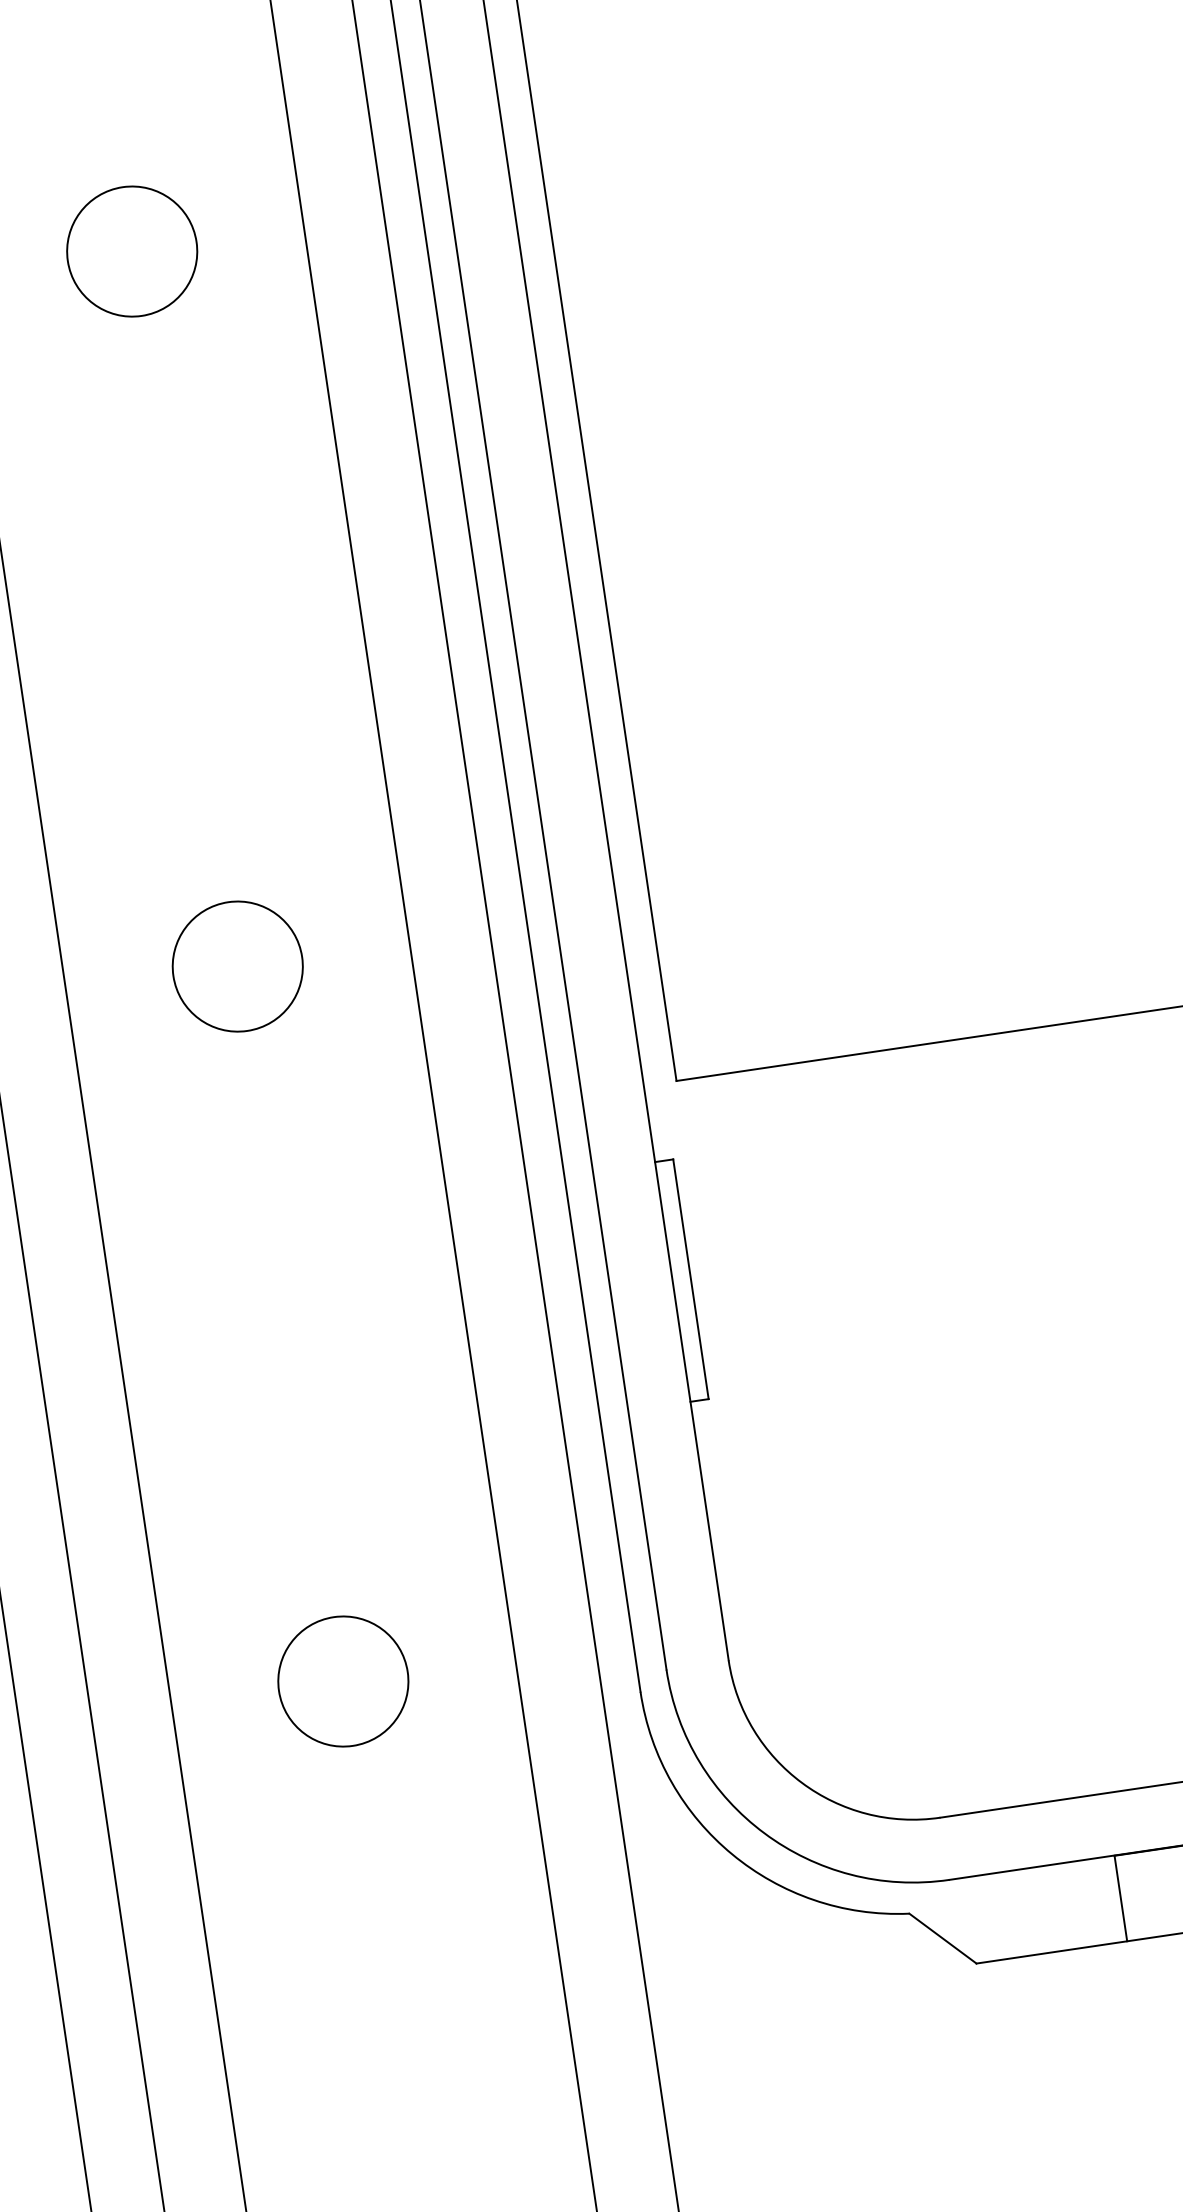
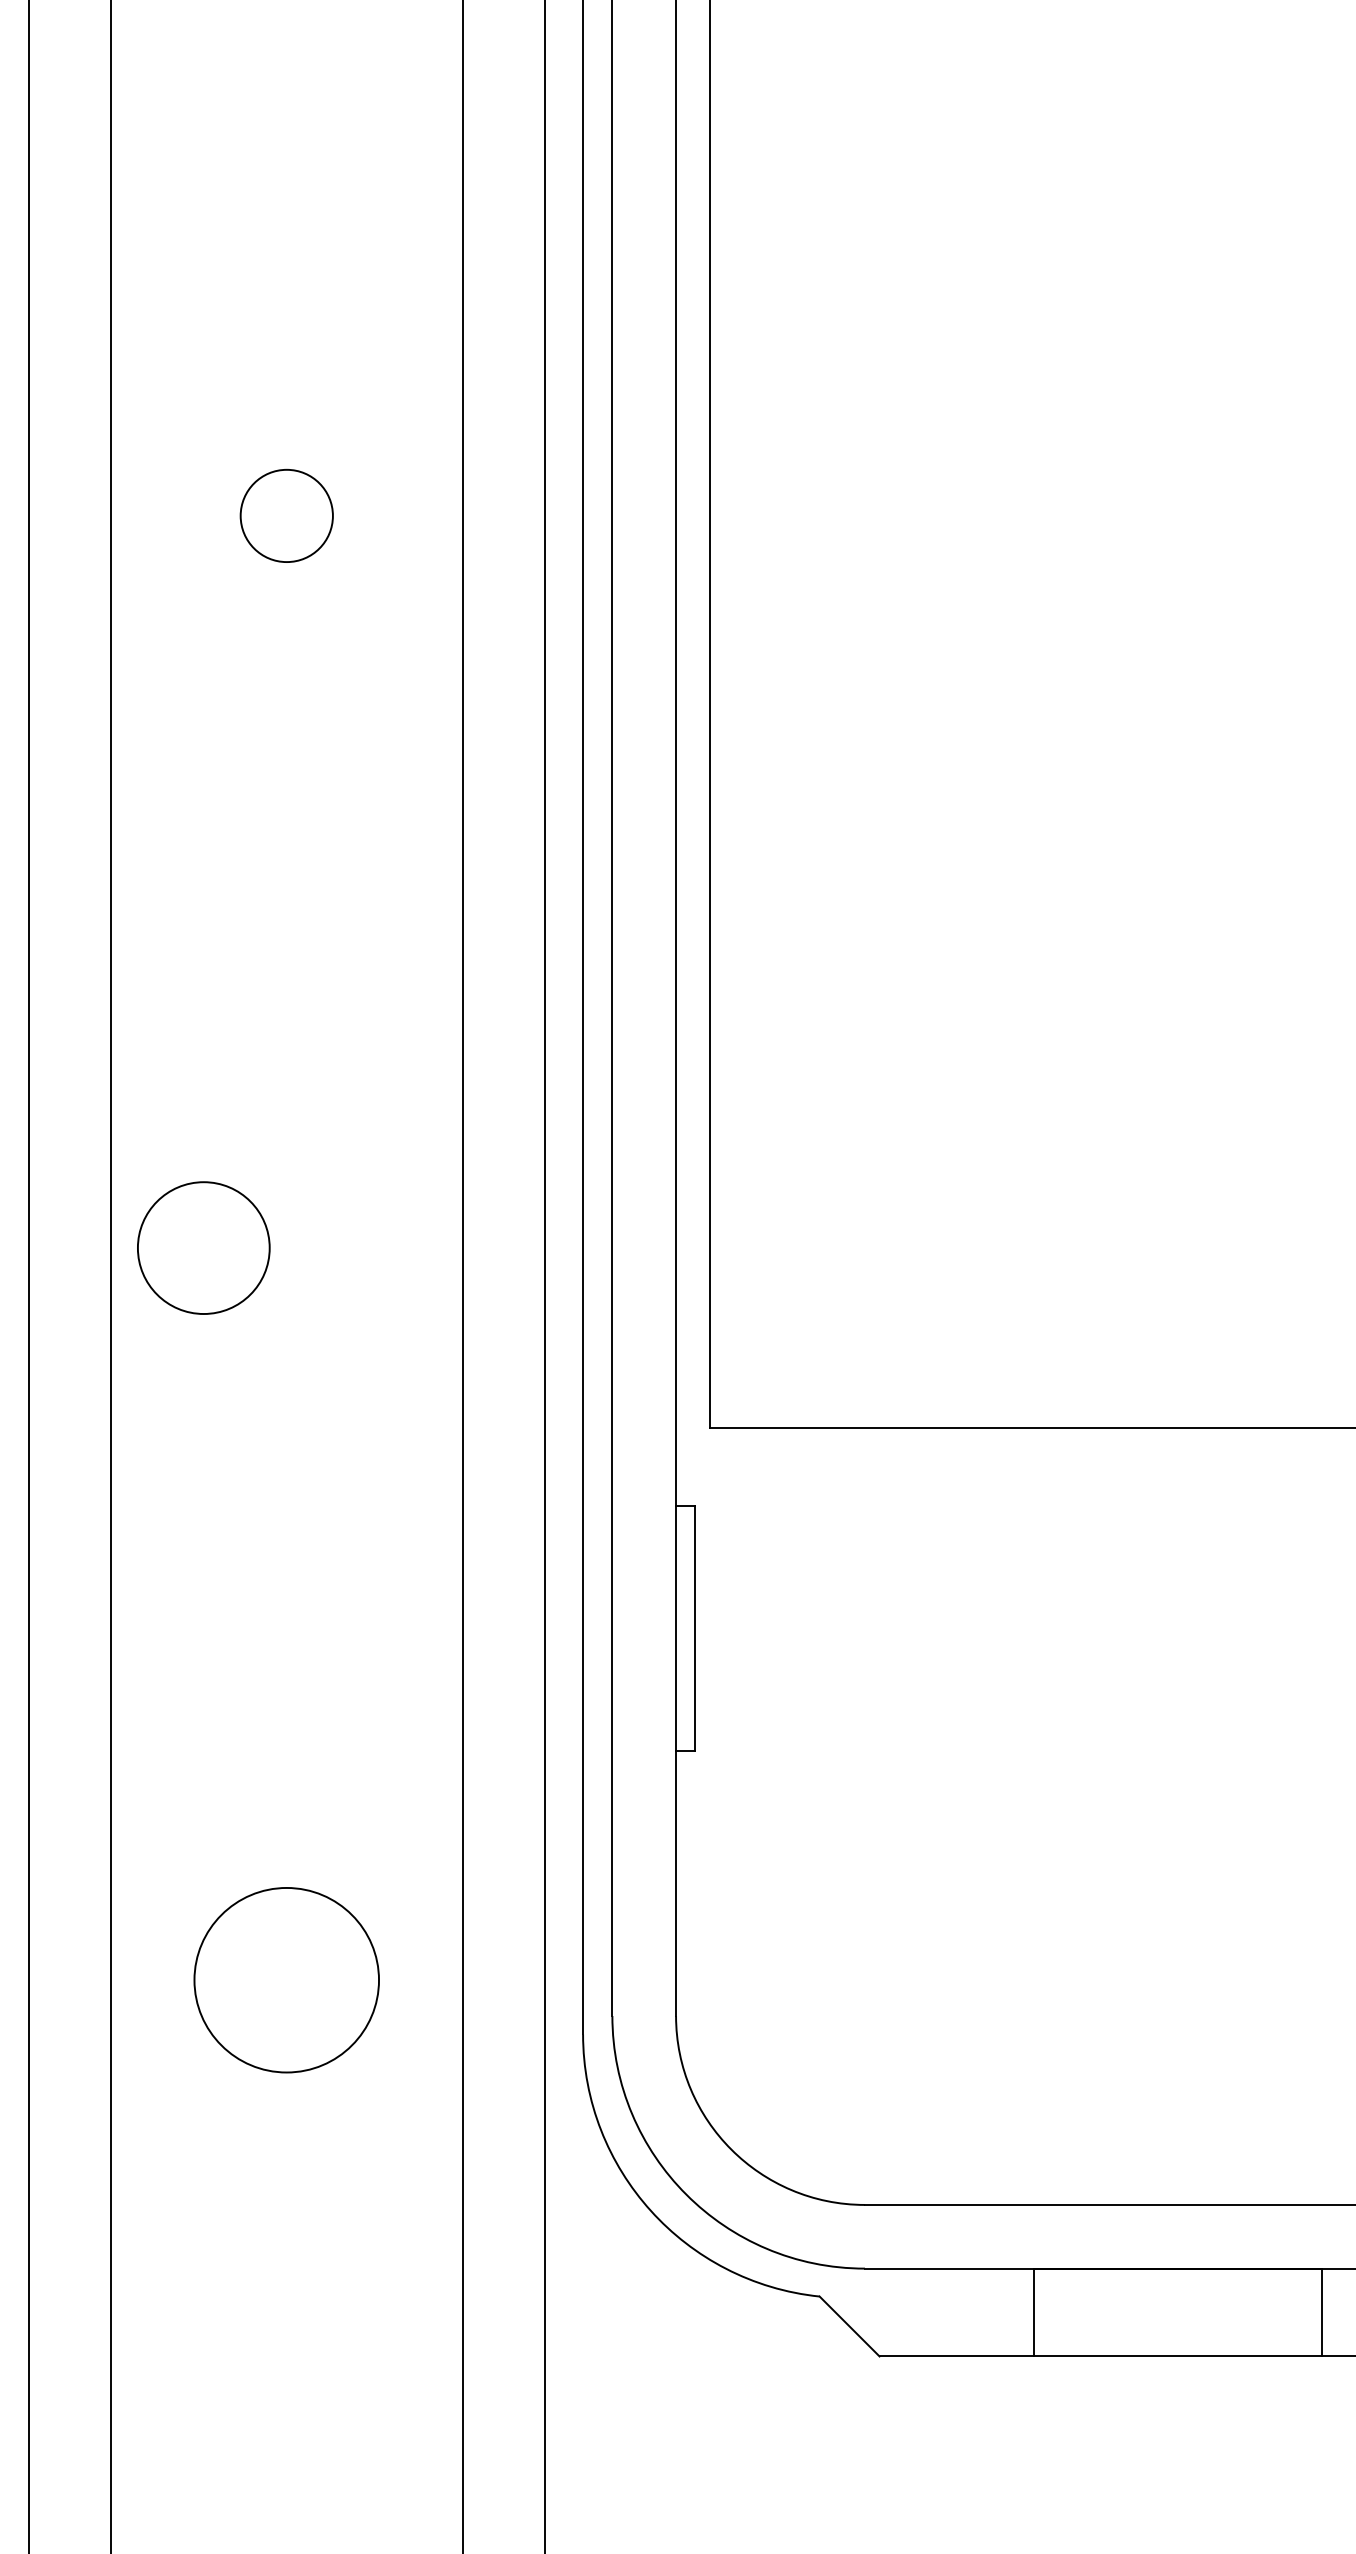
circle: (131, 251) -> (286, 515), size x0.7
circle: (237, 966) -> (203, 1247), moved
circle: (342, 1680) -> (286, 1979), size x1.4

